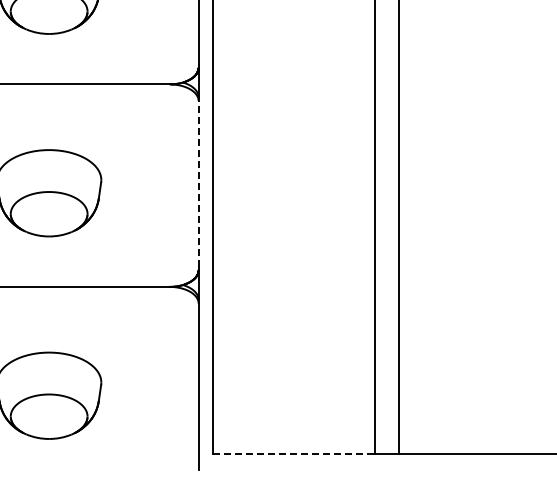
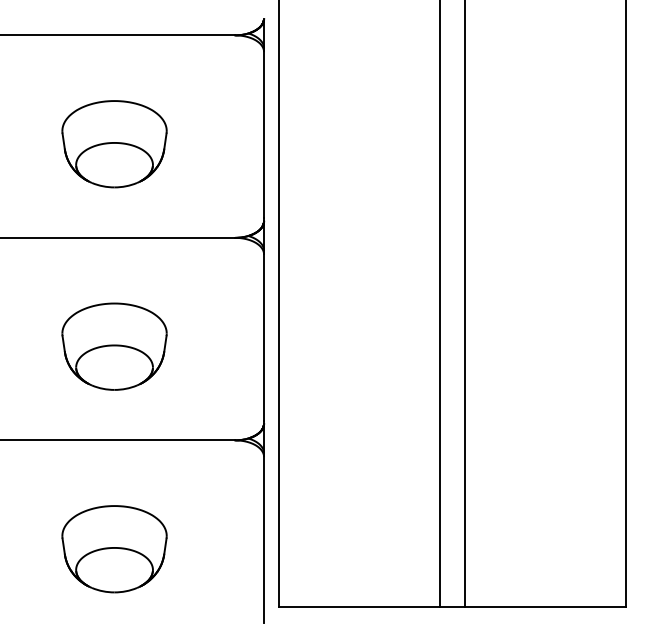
line: (199, 184) -> (264, 337), dashed -> solid
line: (293, 454) -> (358, 607), dashed -> solid

